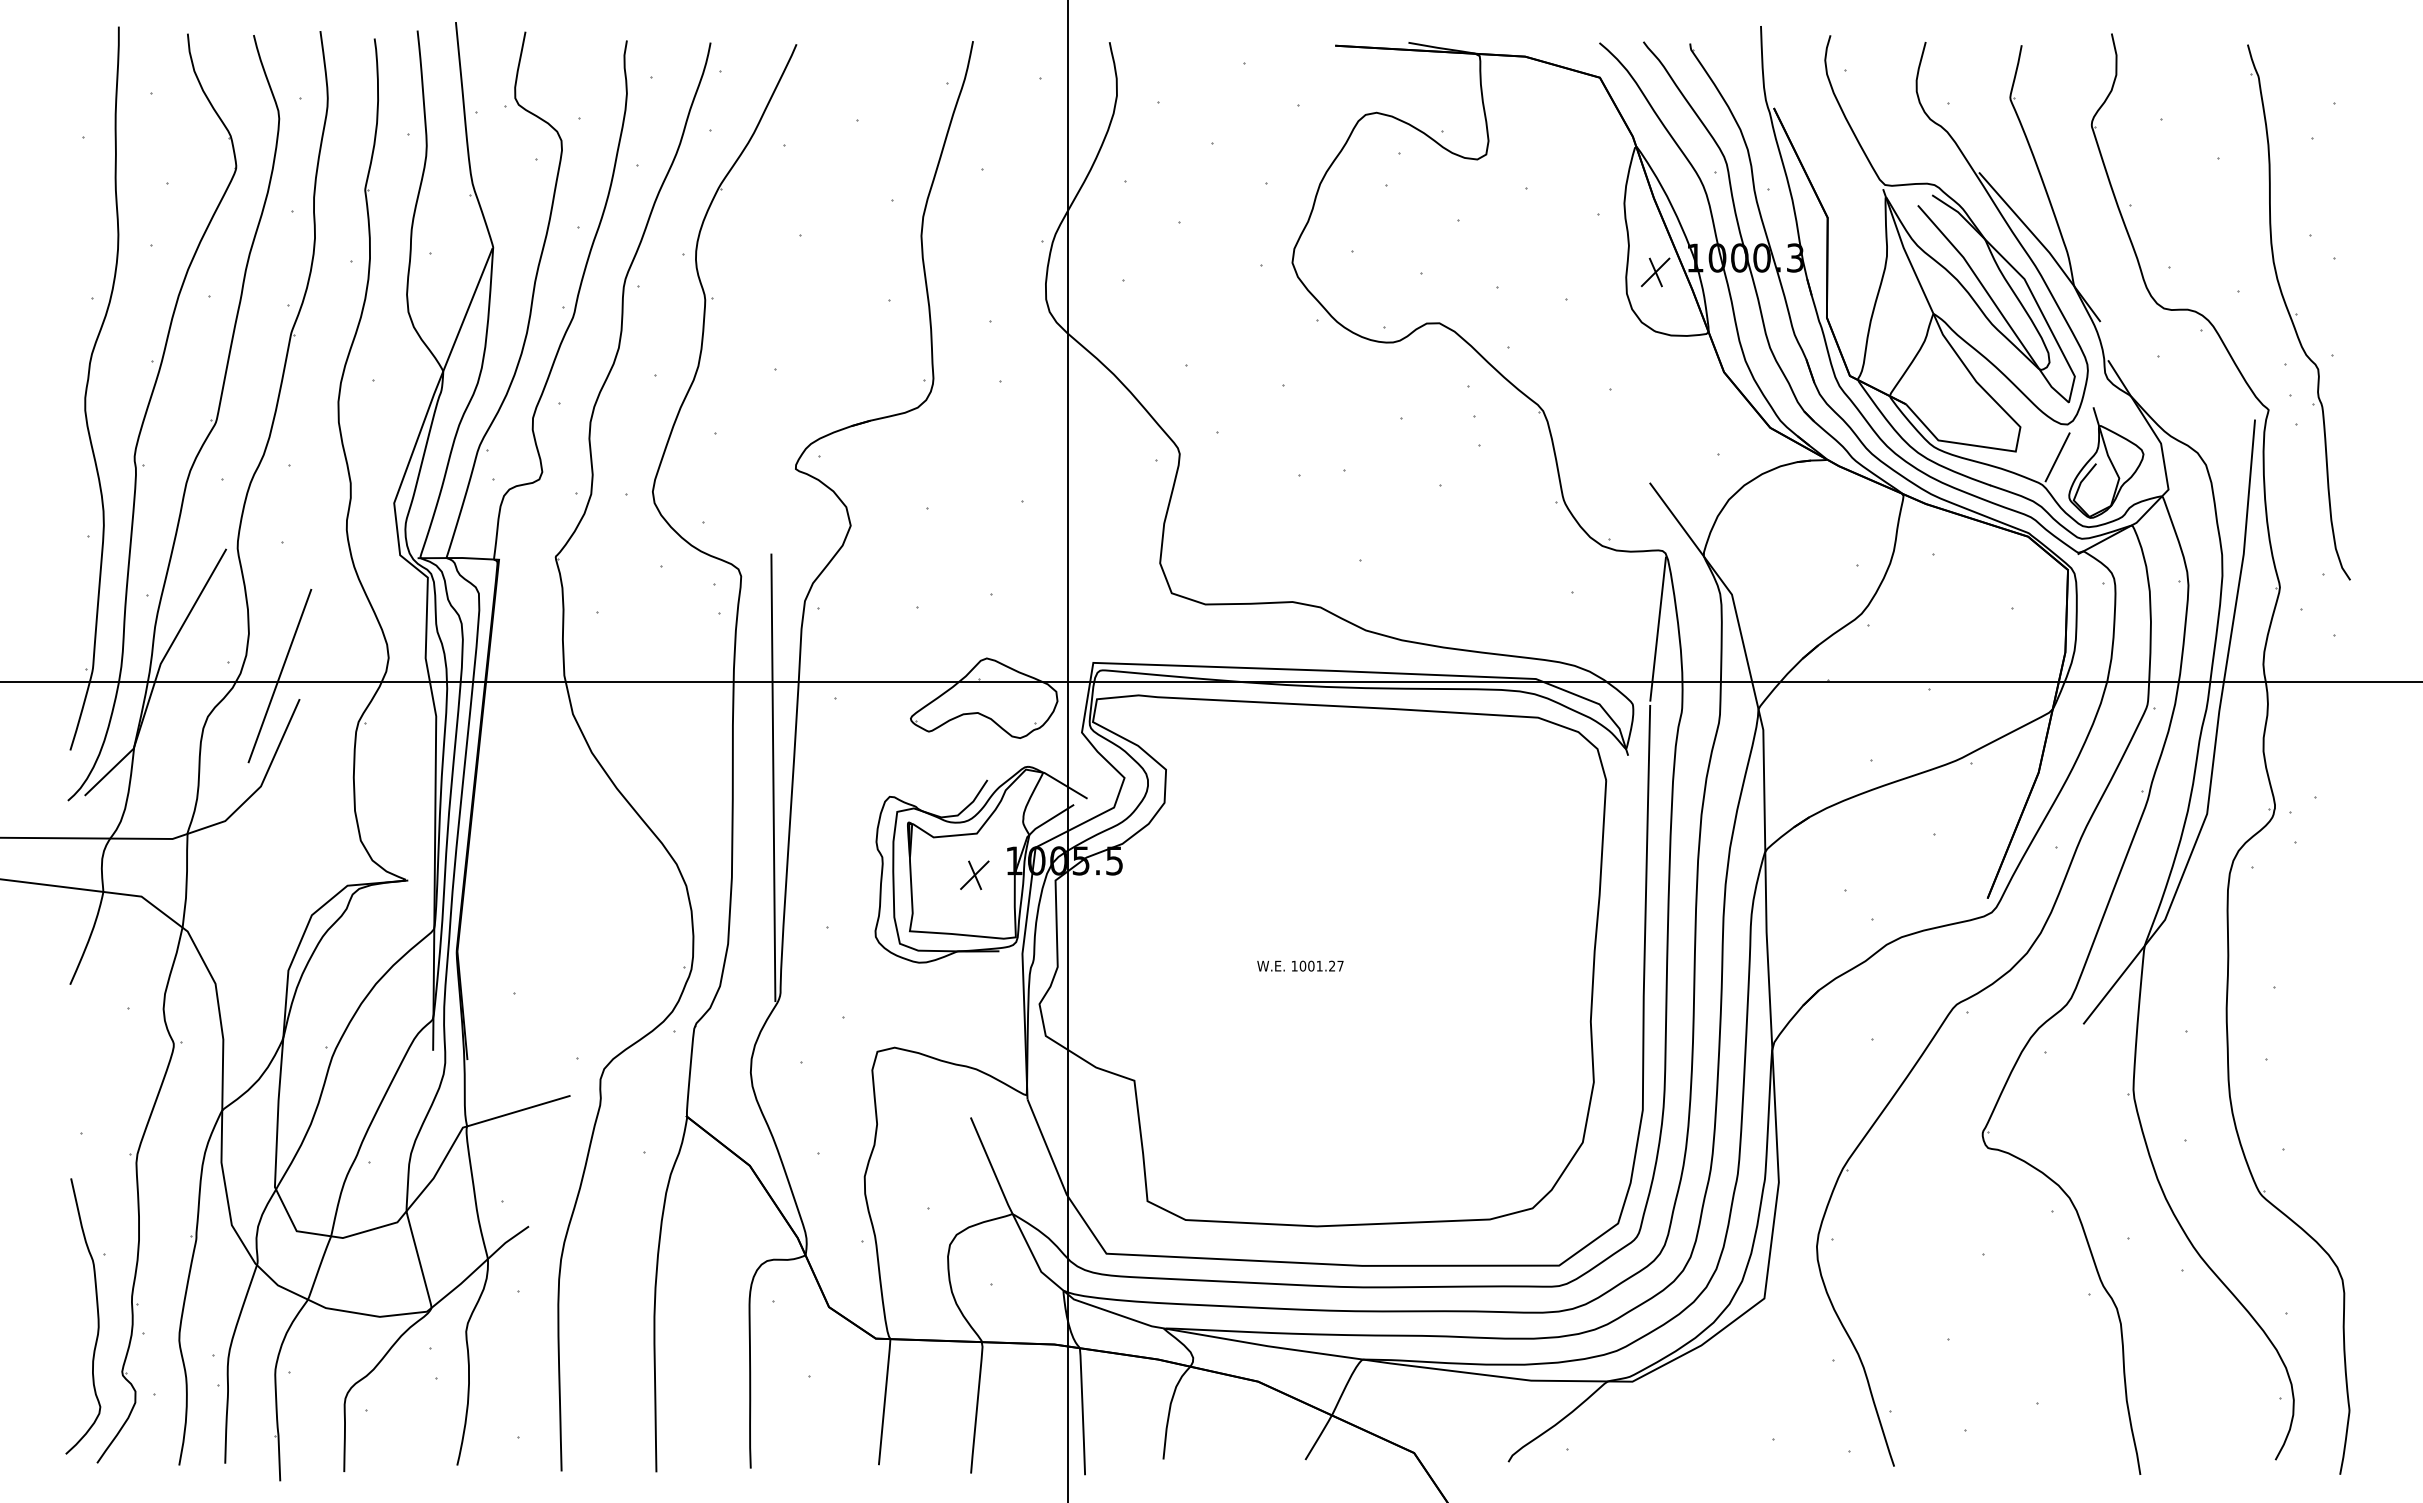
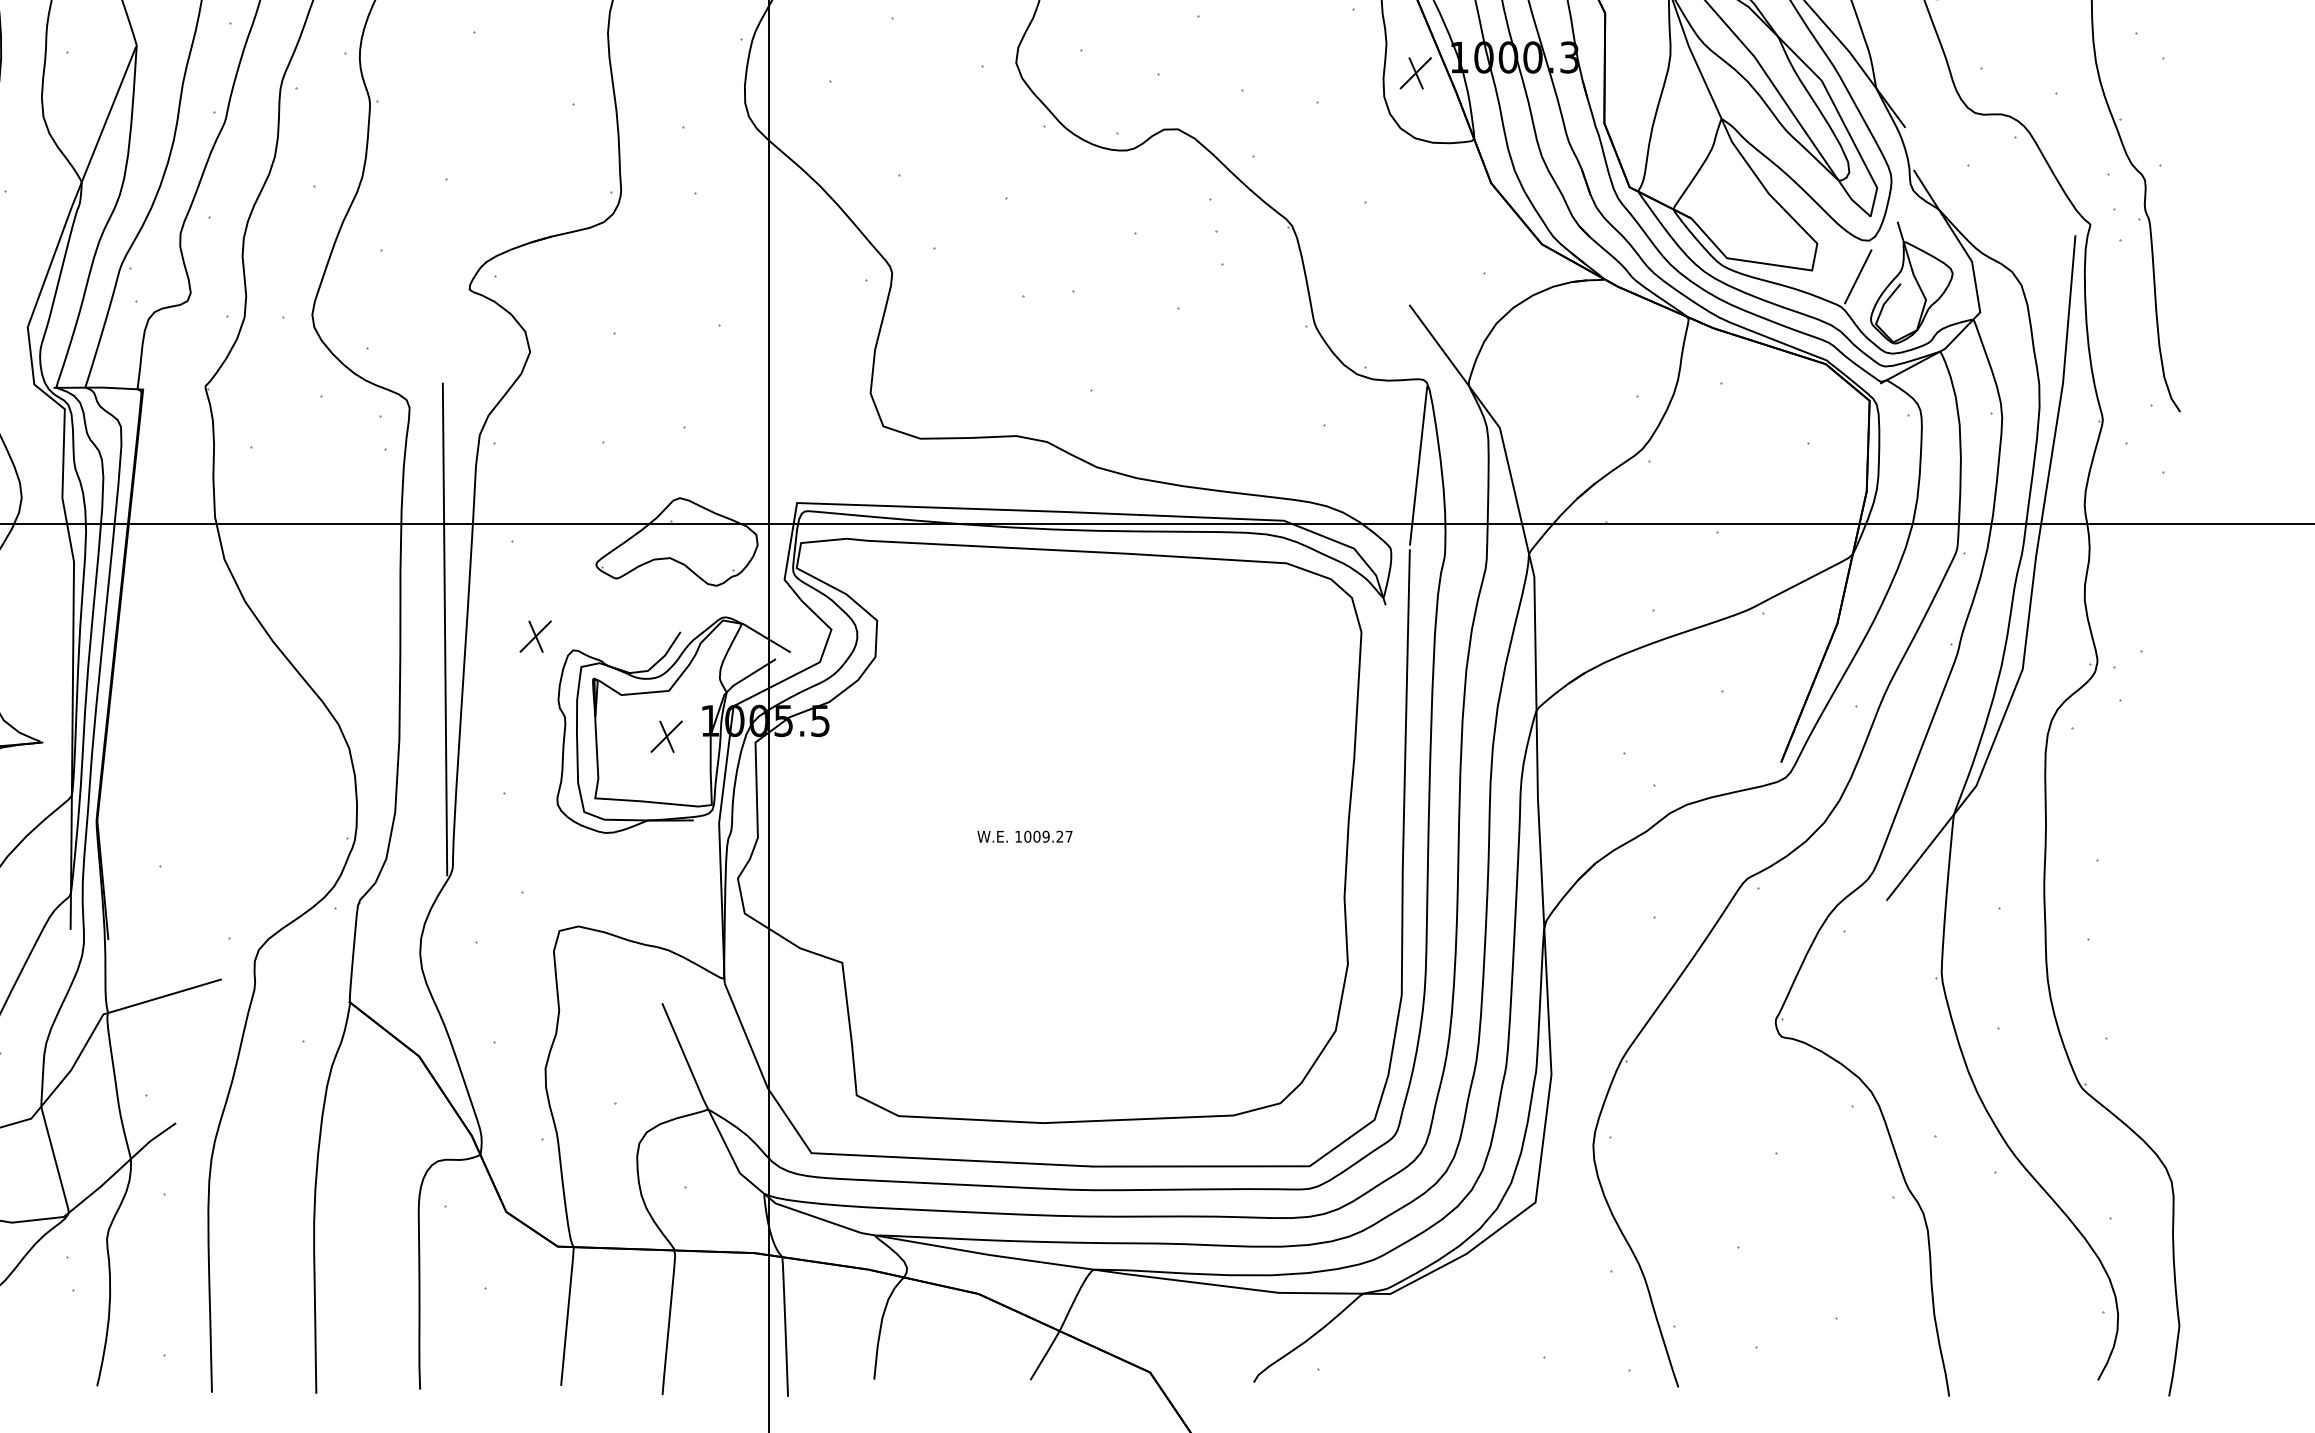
part: (855, 783) -> (535, 635), added
text: (1319, 965) -> (1045, 836), 1001.27 -> 1009.27

